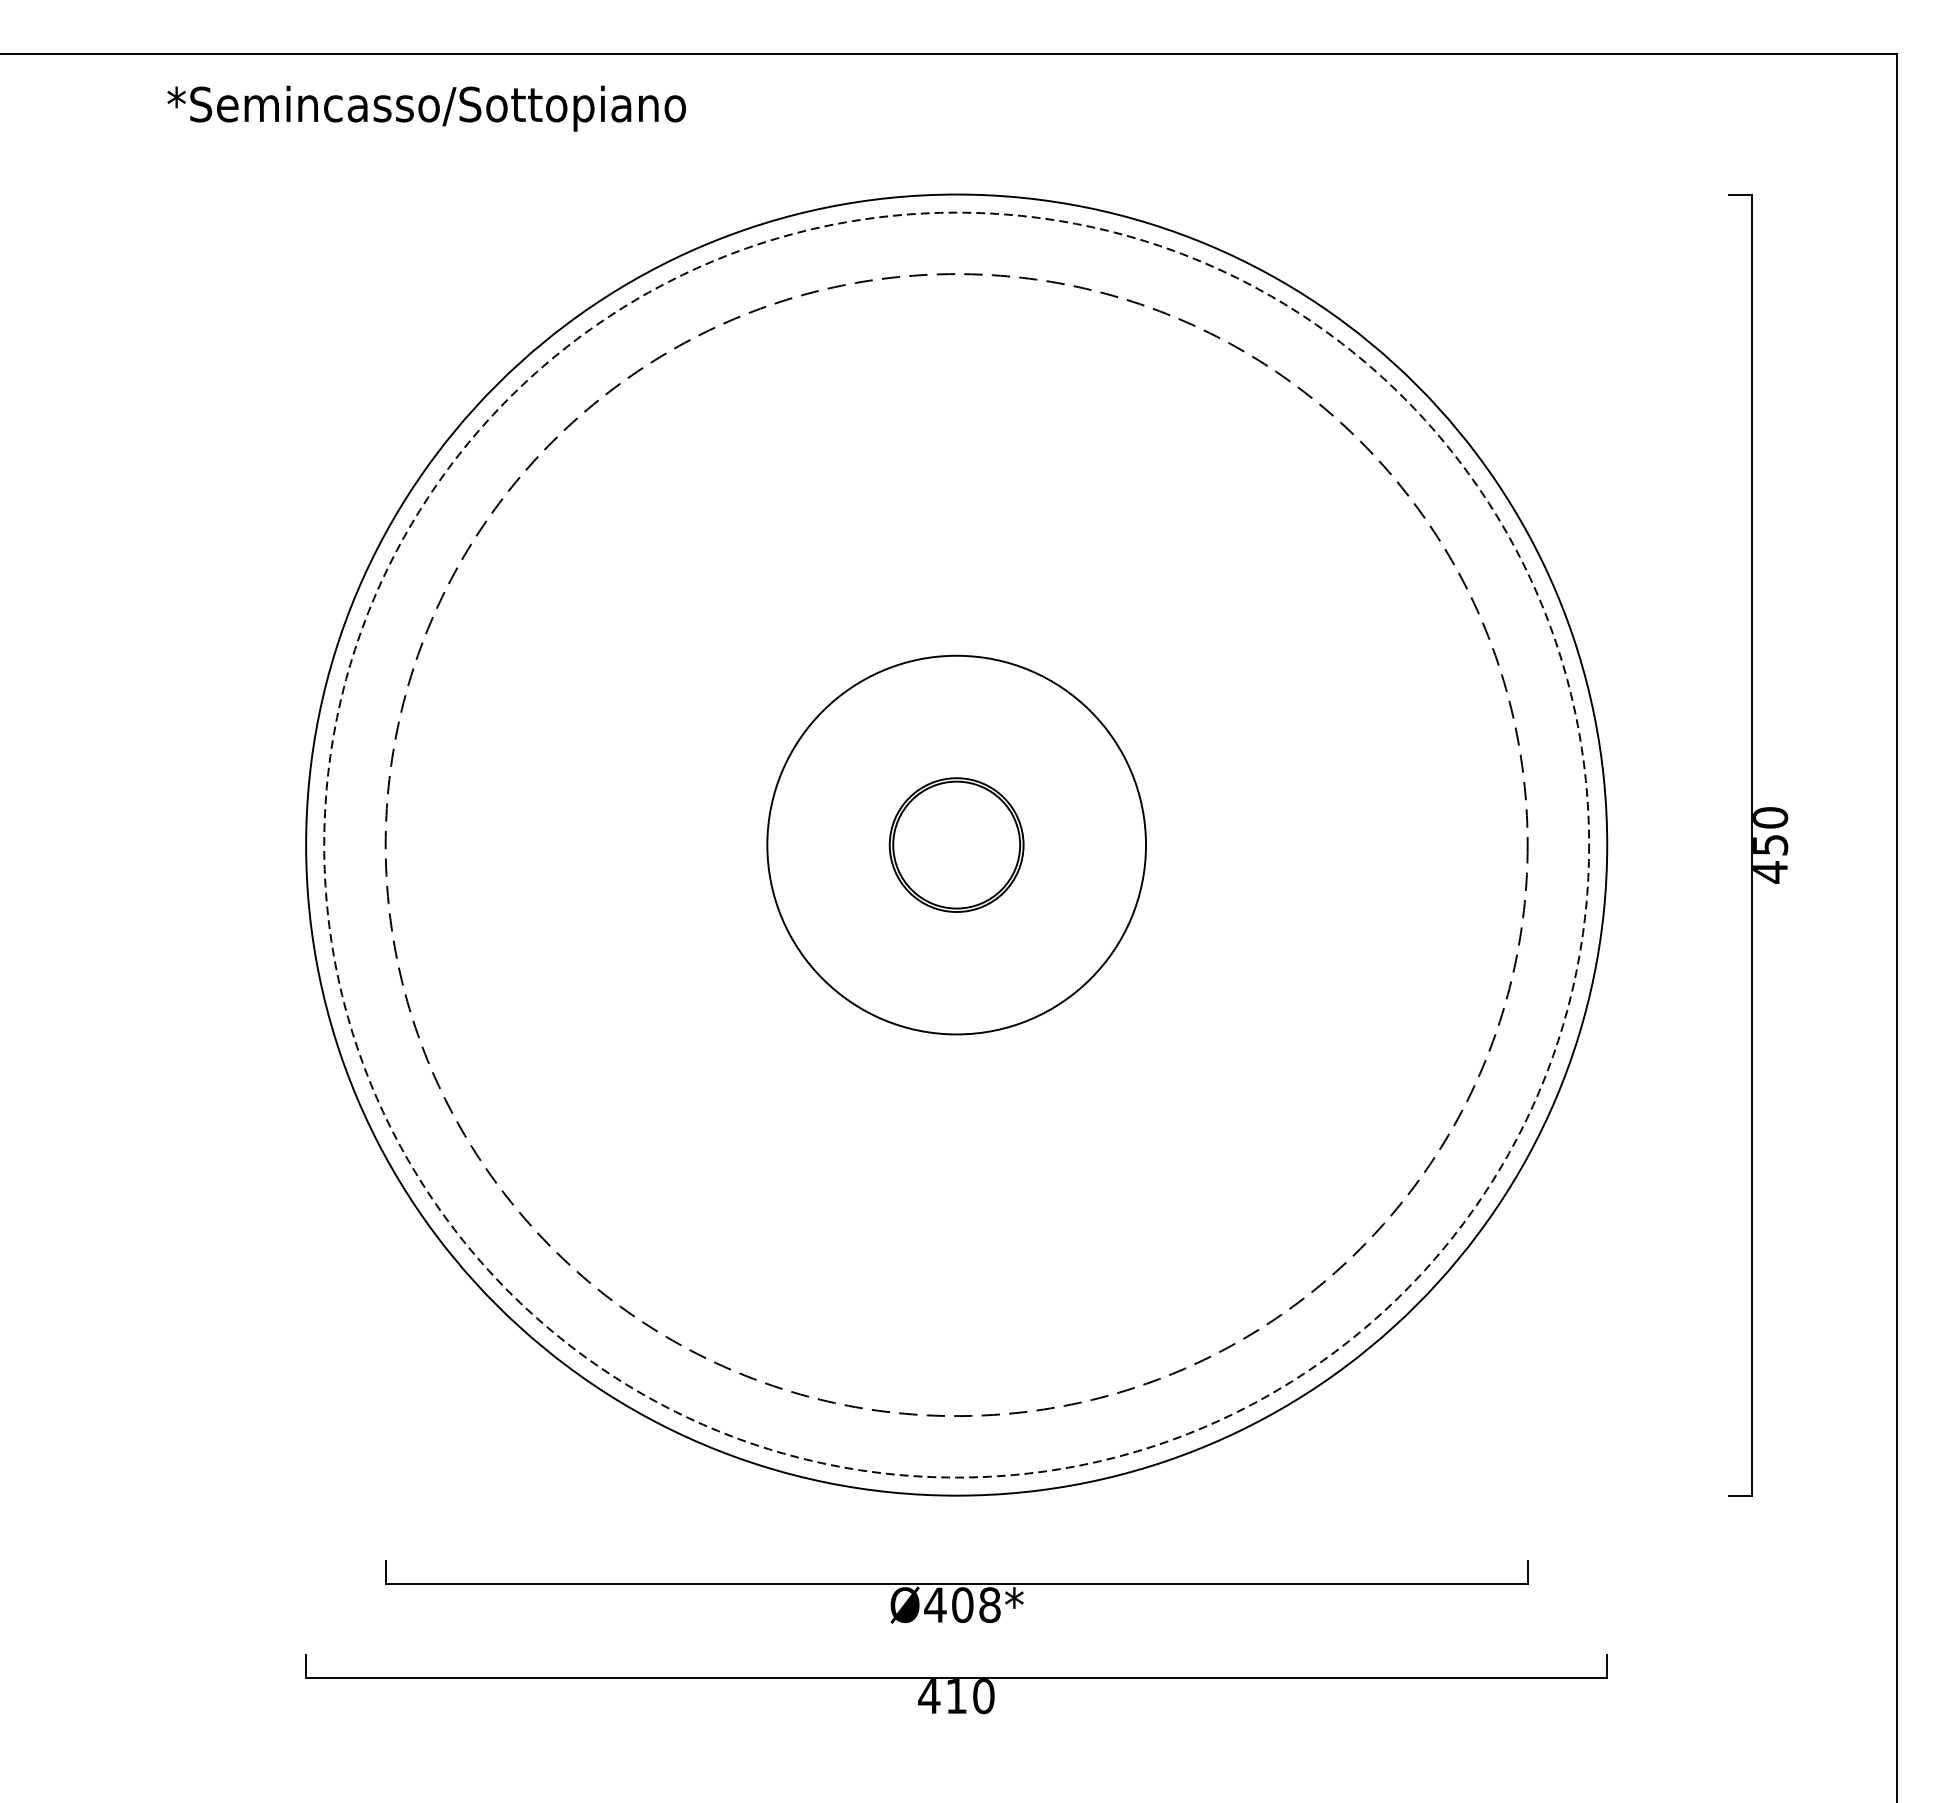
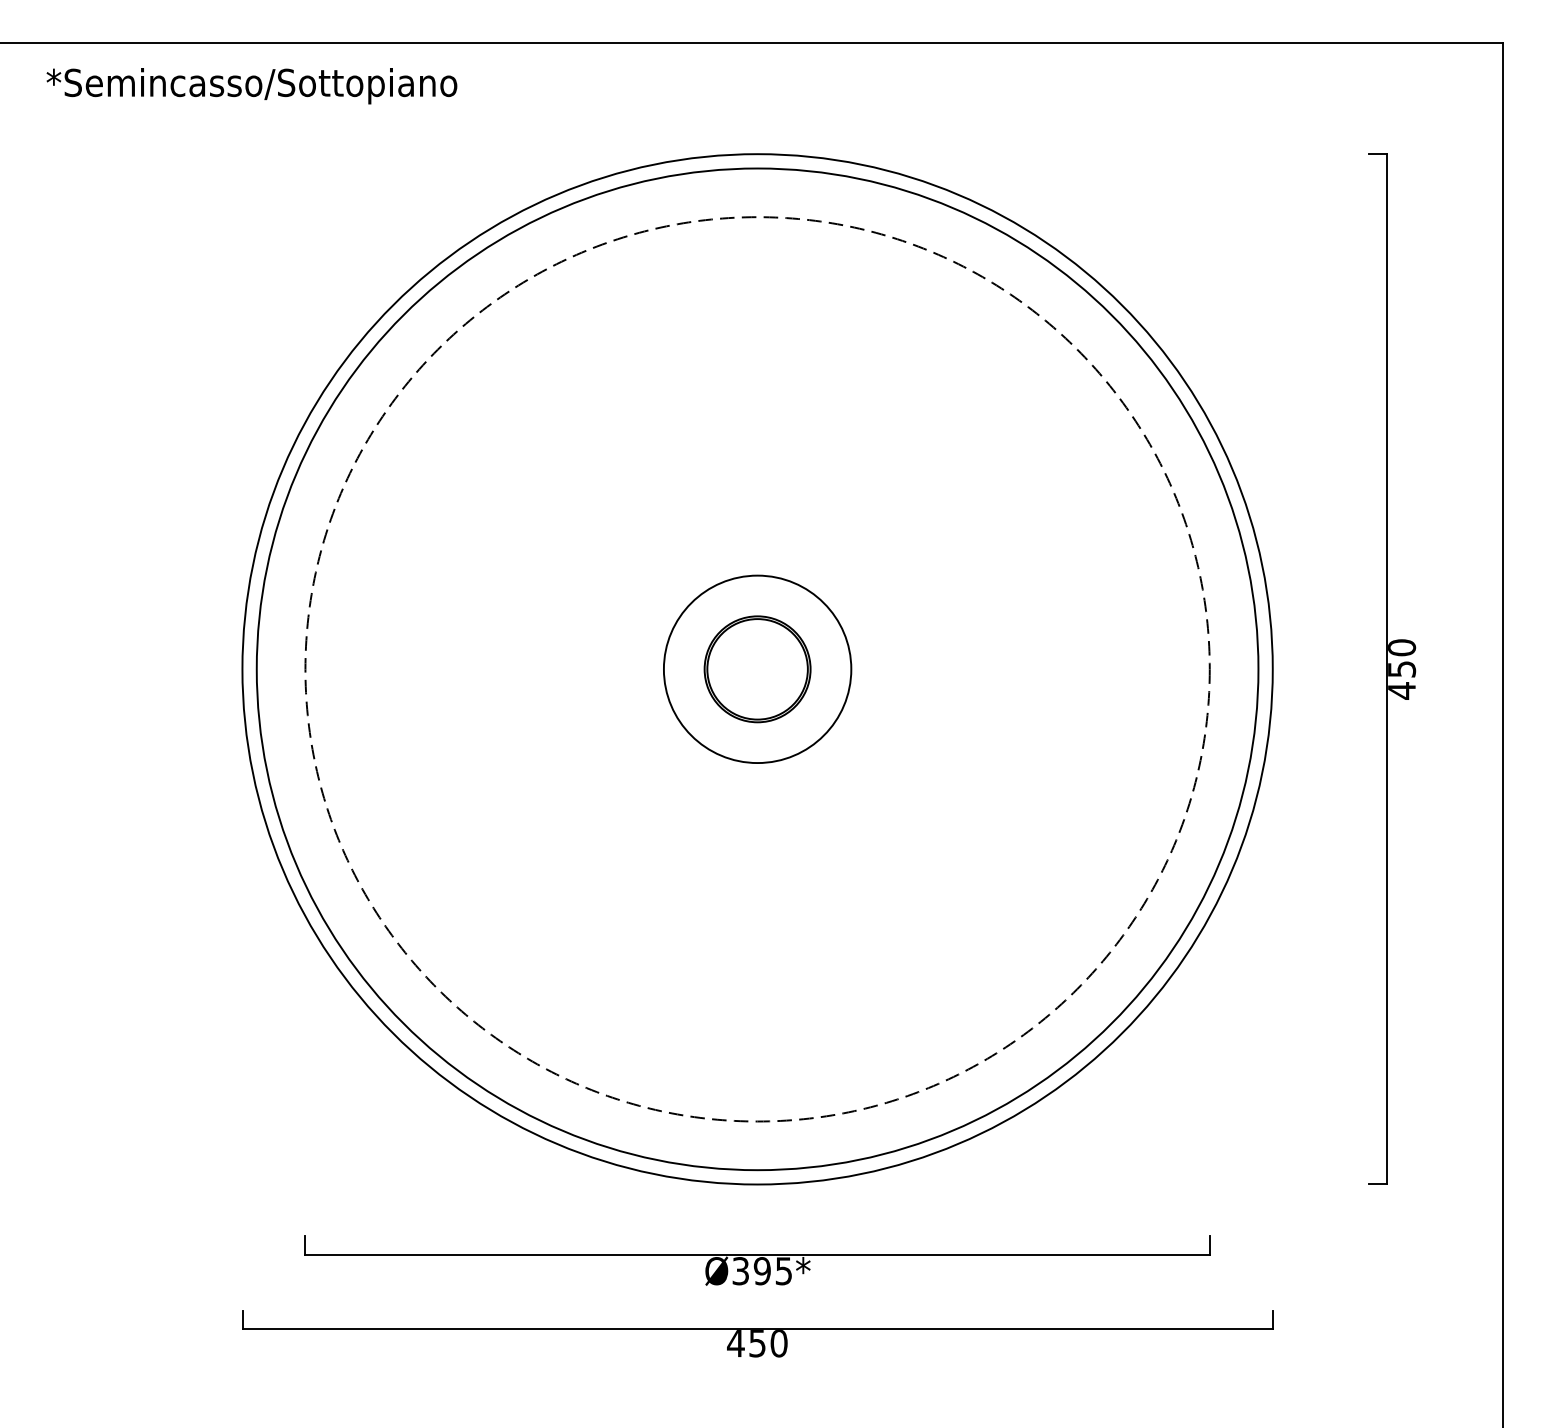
text: (426, 109) -> (251, 86), moved
circle: (956, 845) -> (757, 669), dashed -> solid
circle: (956, 845) -> (757, 669), size x0.62
text: (961, 1605) -> (761, 1271), Ø408* -> Ø395*
text: (956, 1696) -> (757, 1343), 410 -> 450

